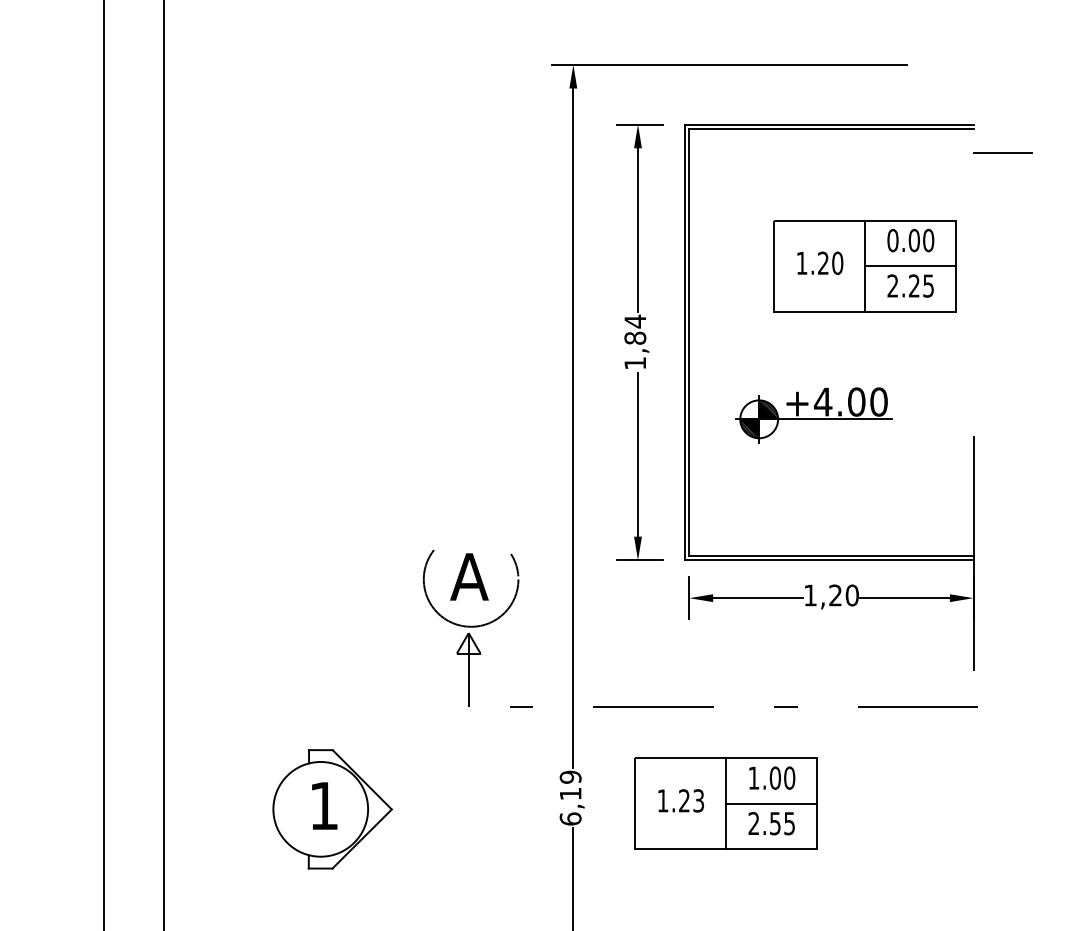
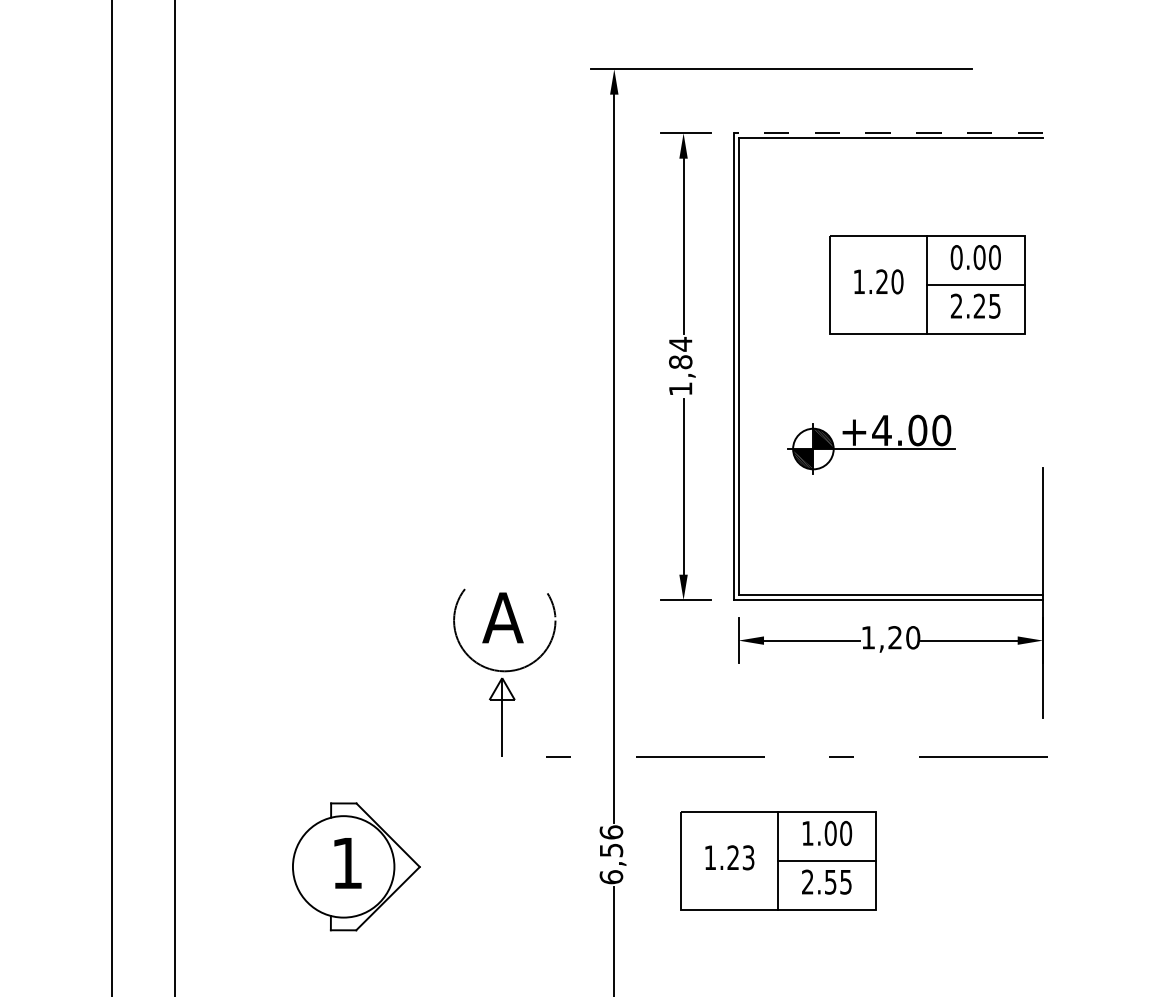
line: (828, 124) -> (887, 133), solid -> dashed
line: (1002, 152) -> (1074, 163), removed
text: (570, 785) -> (611, 841), 6,19 -> 6,56

